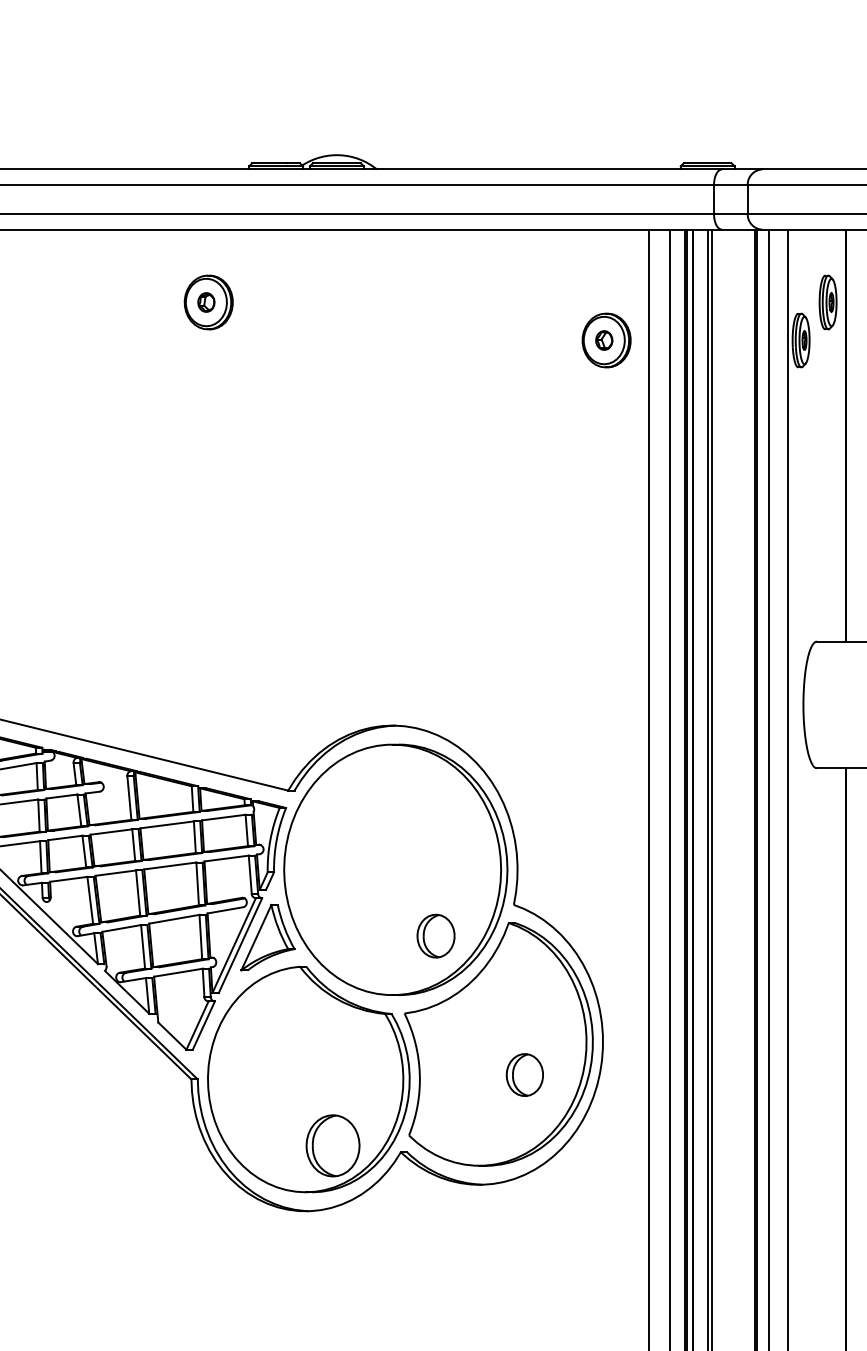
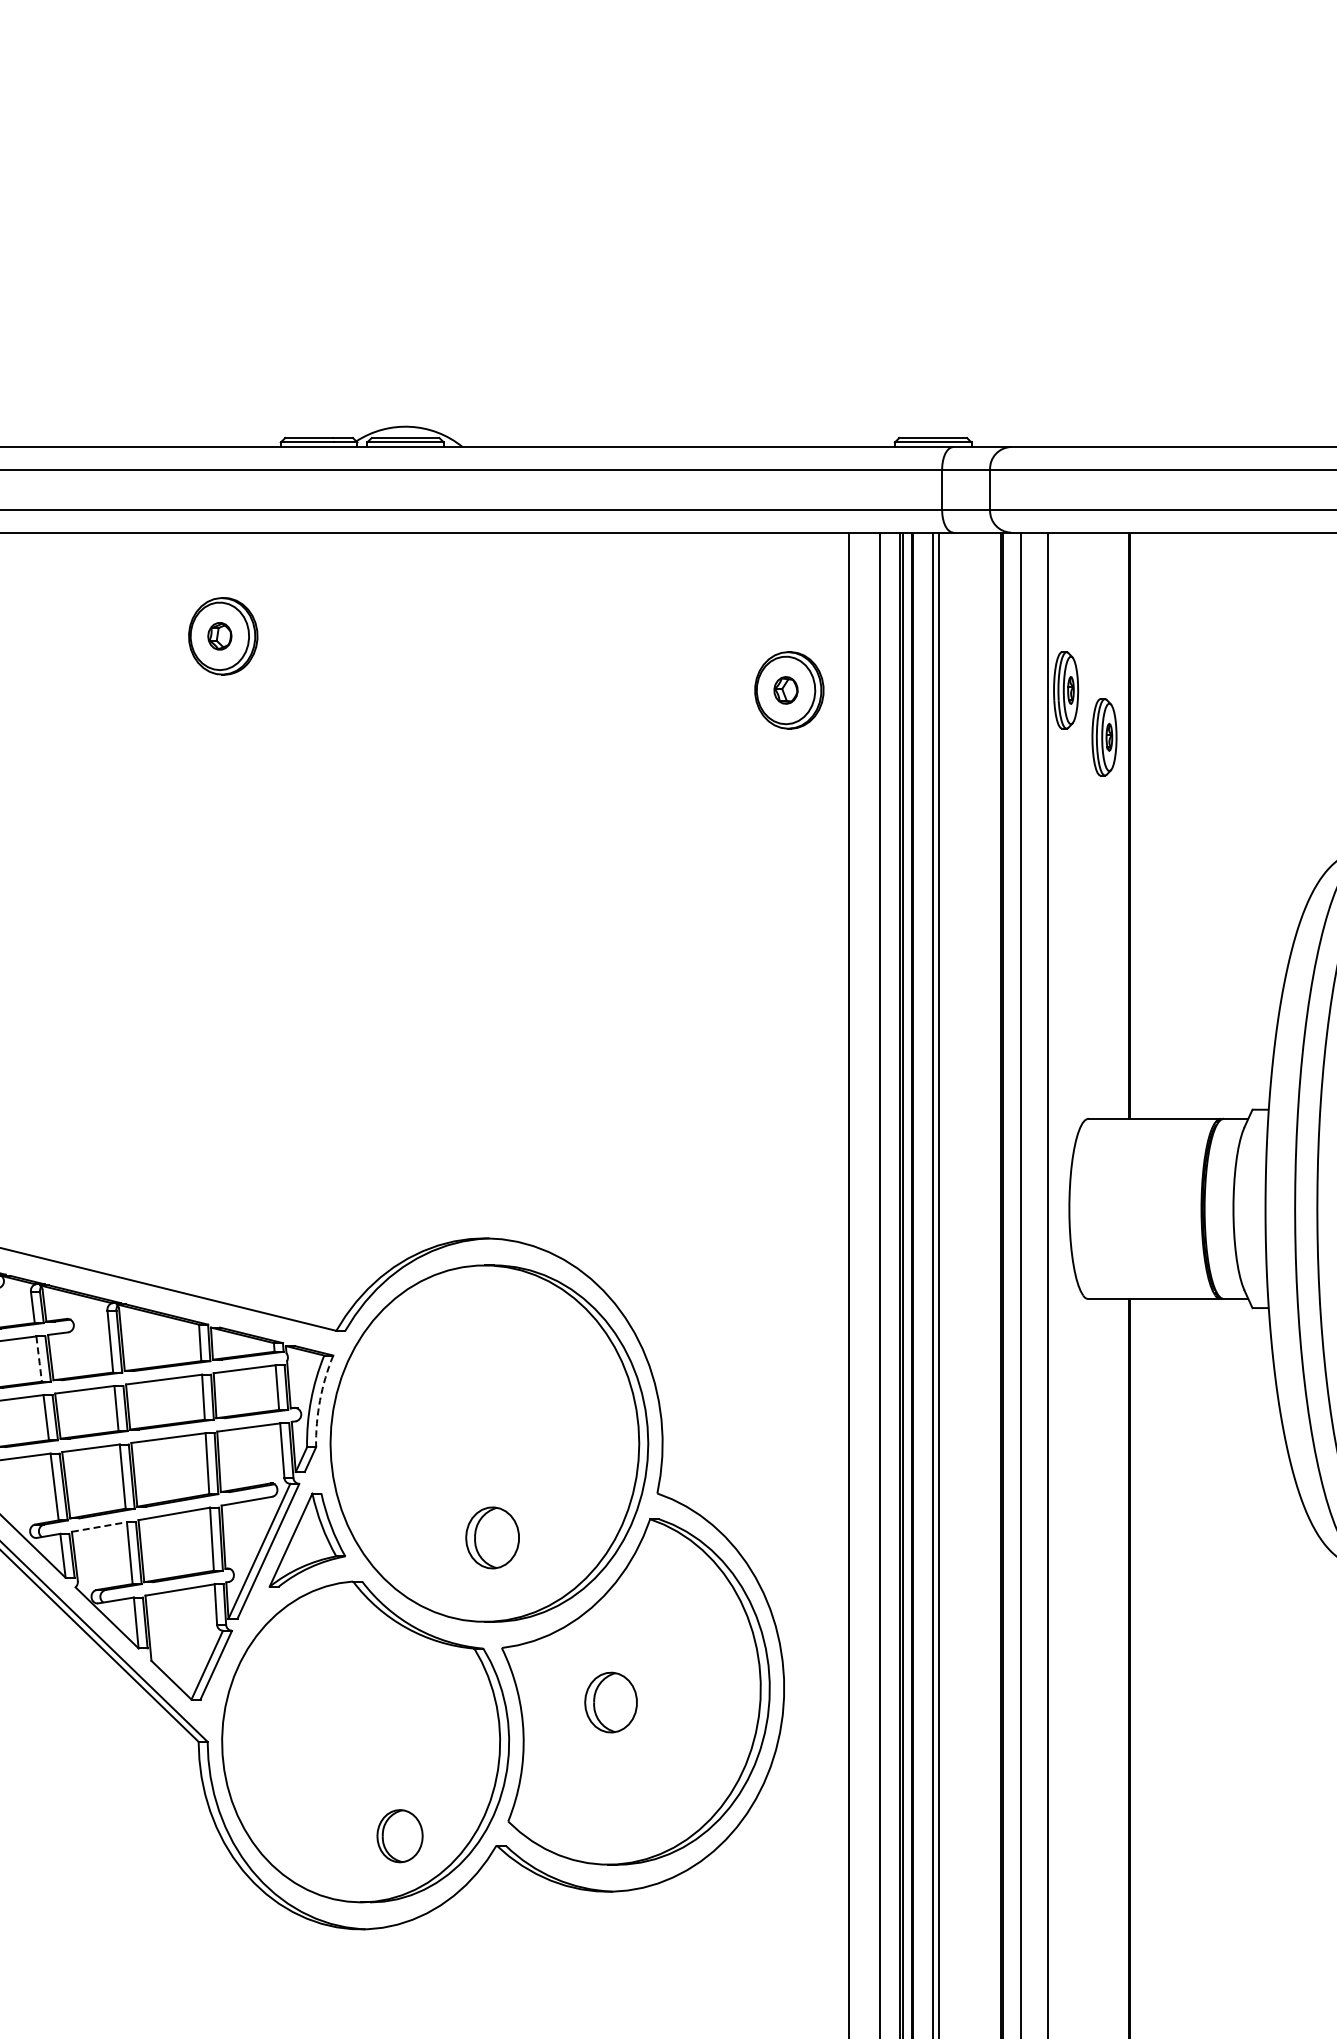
part: (828, 302) -> (1104, 737), moved
line: (79, 810) -> (39, 1359), solid -> dashed
arc: (277, 839) -> (320, 1400), solid -> dashed
line: (121, 928) -> (99, 1527), solid -> dashed
part: (435, 935) -> (492, 1537), moved
part: (524, 1074) -> (610, 1702), moved
part: (332, 1145) -> (399, 1835), size x0.6

